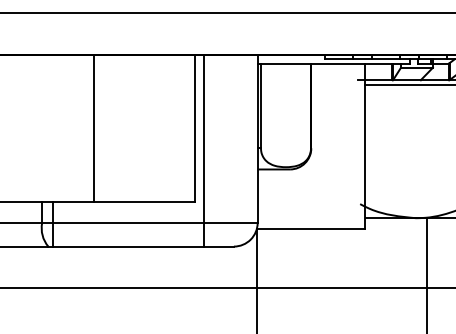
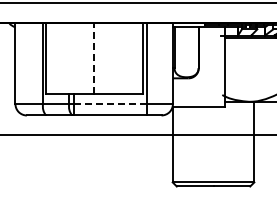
line: (94, 128) -> (94, 58), solid -> dashed
line: (127, 223) -> (110, 104), solid -> dashed

